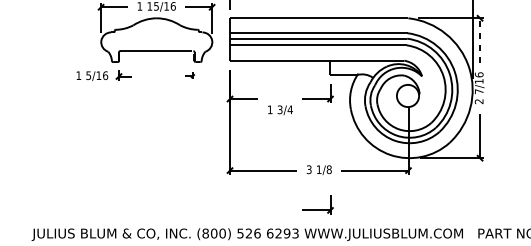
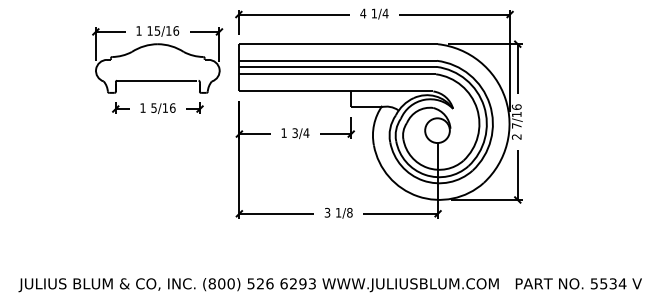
line: (479, 41) -> (517, 69), dashed -> solid
part: (189, 75) -> (194, 107), size x1.67
text: (91, 76) -> (157, 108), moved
text: (280, 110) -> (295, 133), moved
part: (318, 204) -> (337, 251), removed

